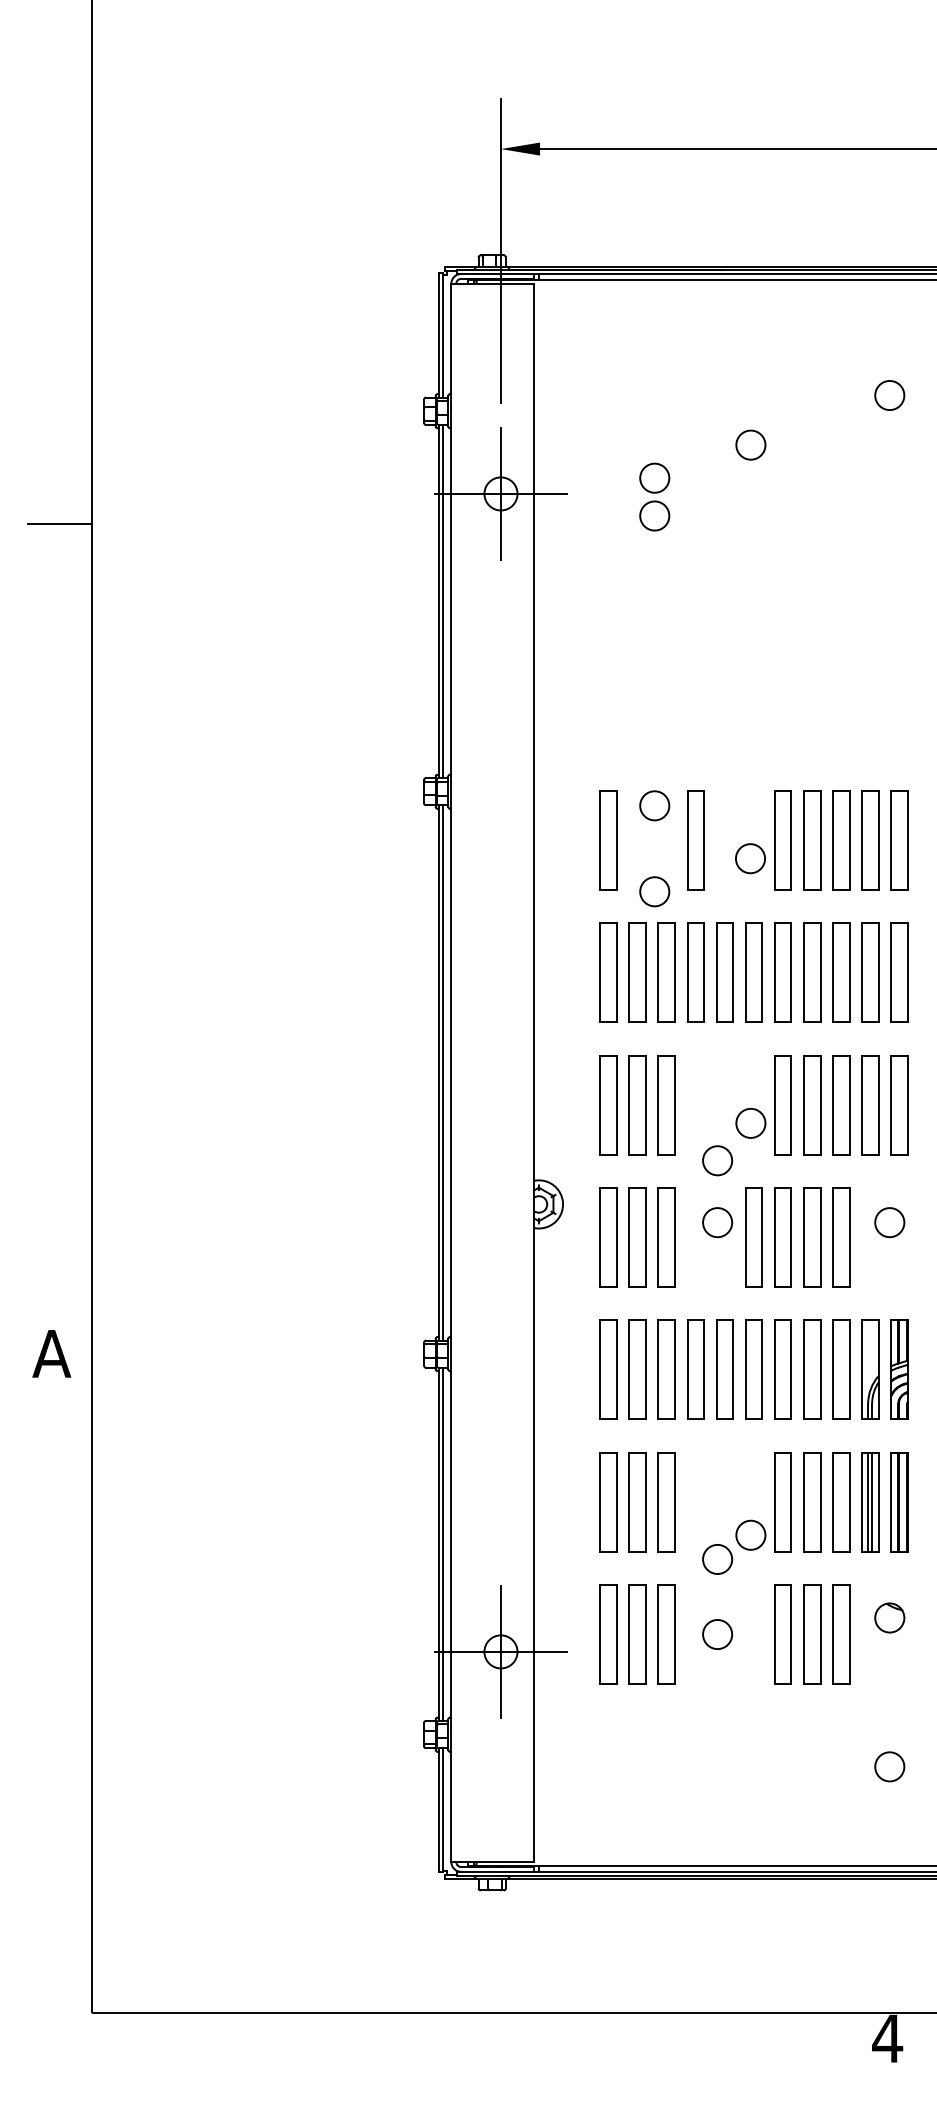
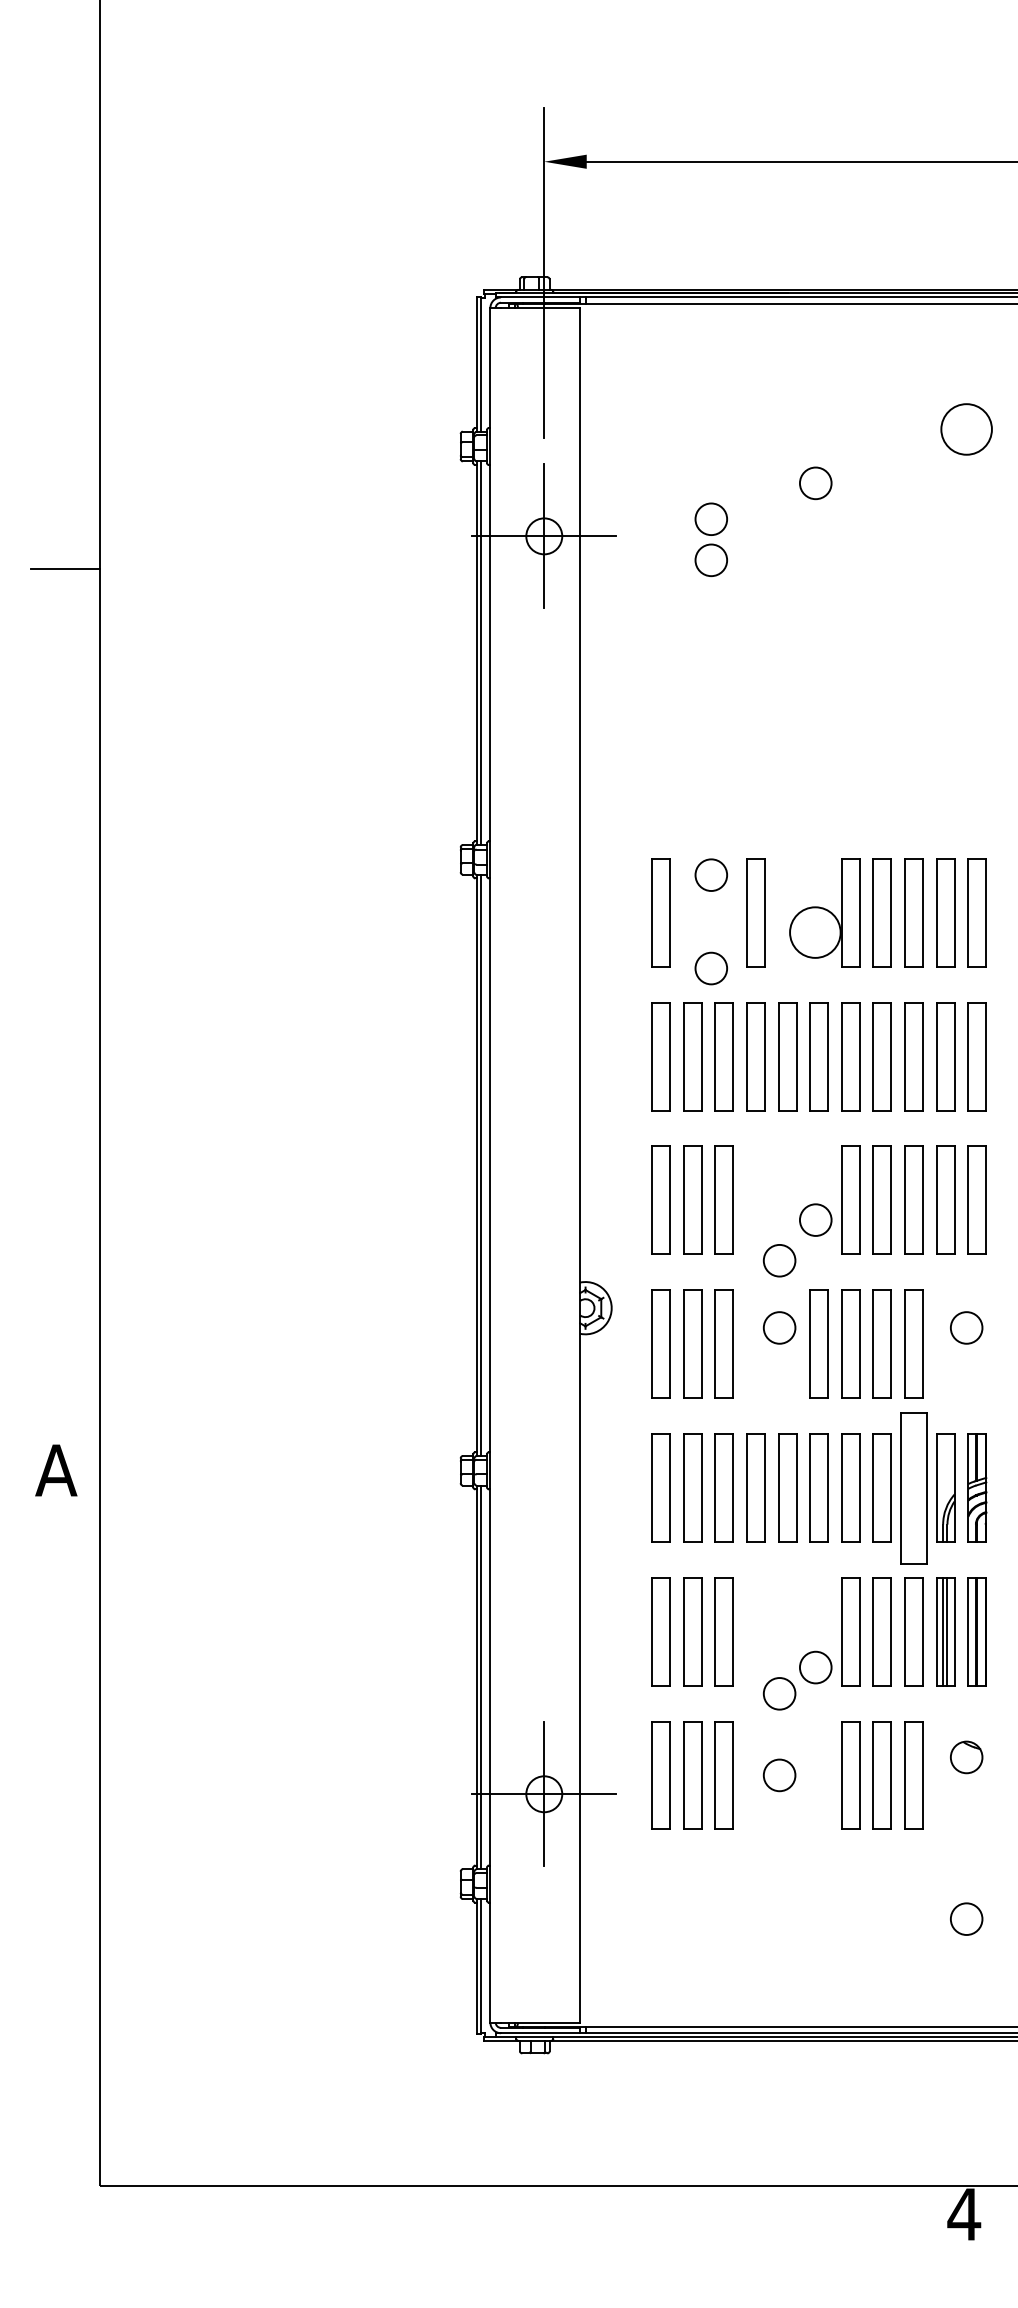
circle: (889, 395) -> (966, 429), size x1.6
circle: (750, 858) -> (815, 932), size x1.6
part: (841, 1369) -> (914, 1487), size x1.4

